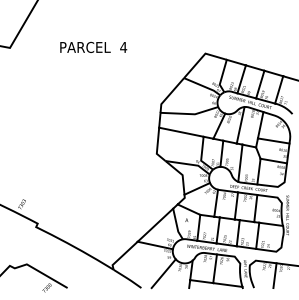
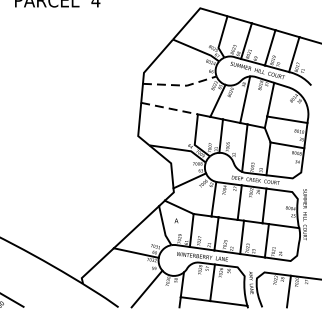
line: (191, 114) -> (182, 85), solid -> dashed
line: (181, 132) -> (169, 108), solid -> dashed

